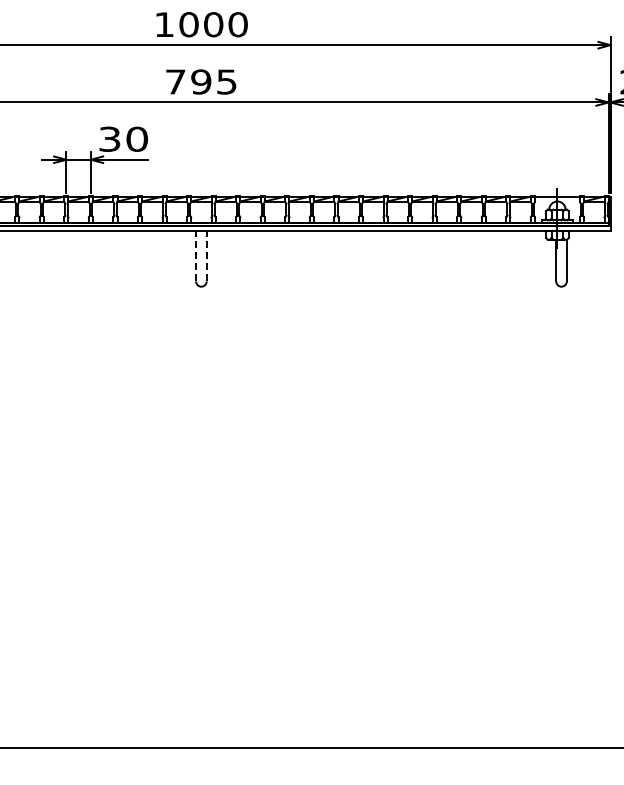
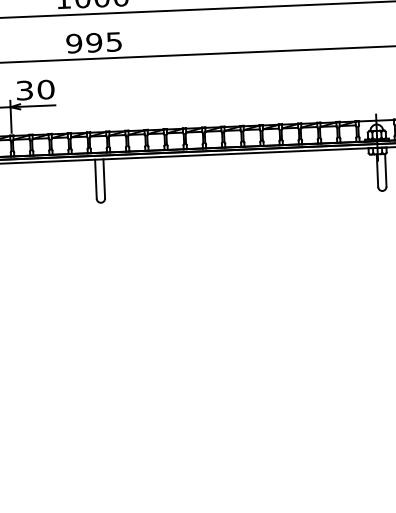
text: (175, 81) -> (74, 43), 795 -> 995
line: (196, 255) -> (96, 178), dashed -> solid
line: (206, 255) -> (104, 178), dashed -> solid

